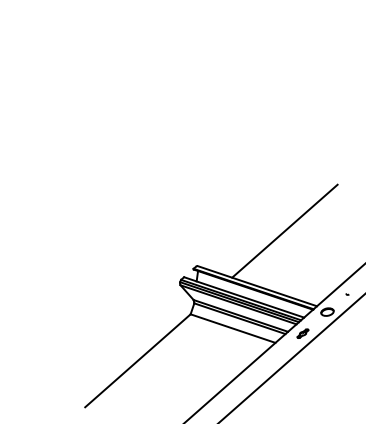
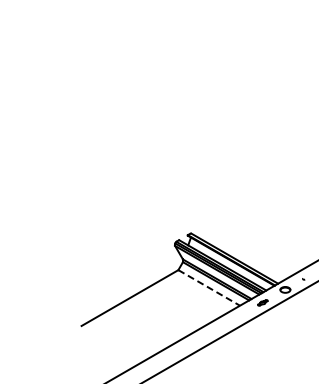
line: (284, 231) -> (264, 220), removed
line: (233, 328) -> (209, 287), solid -> dashed

